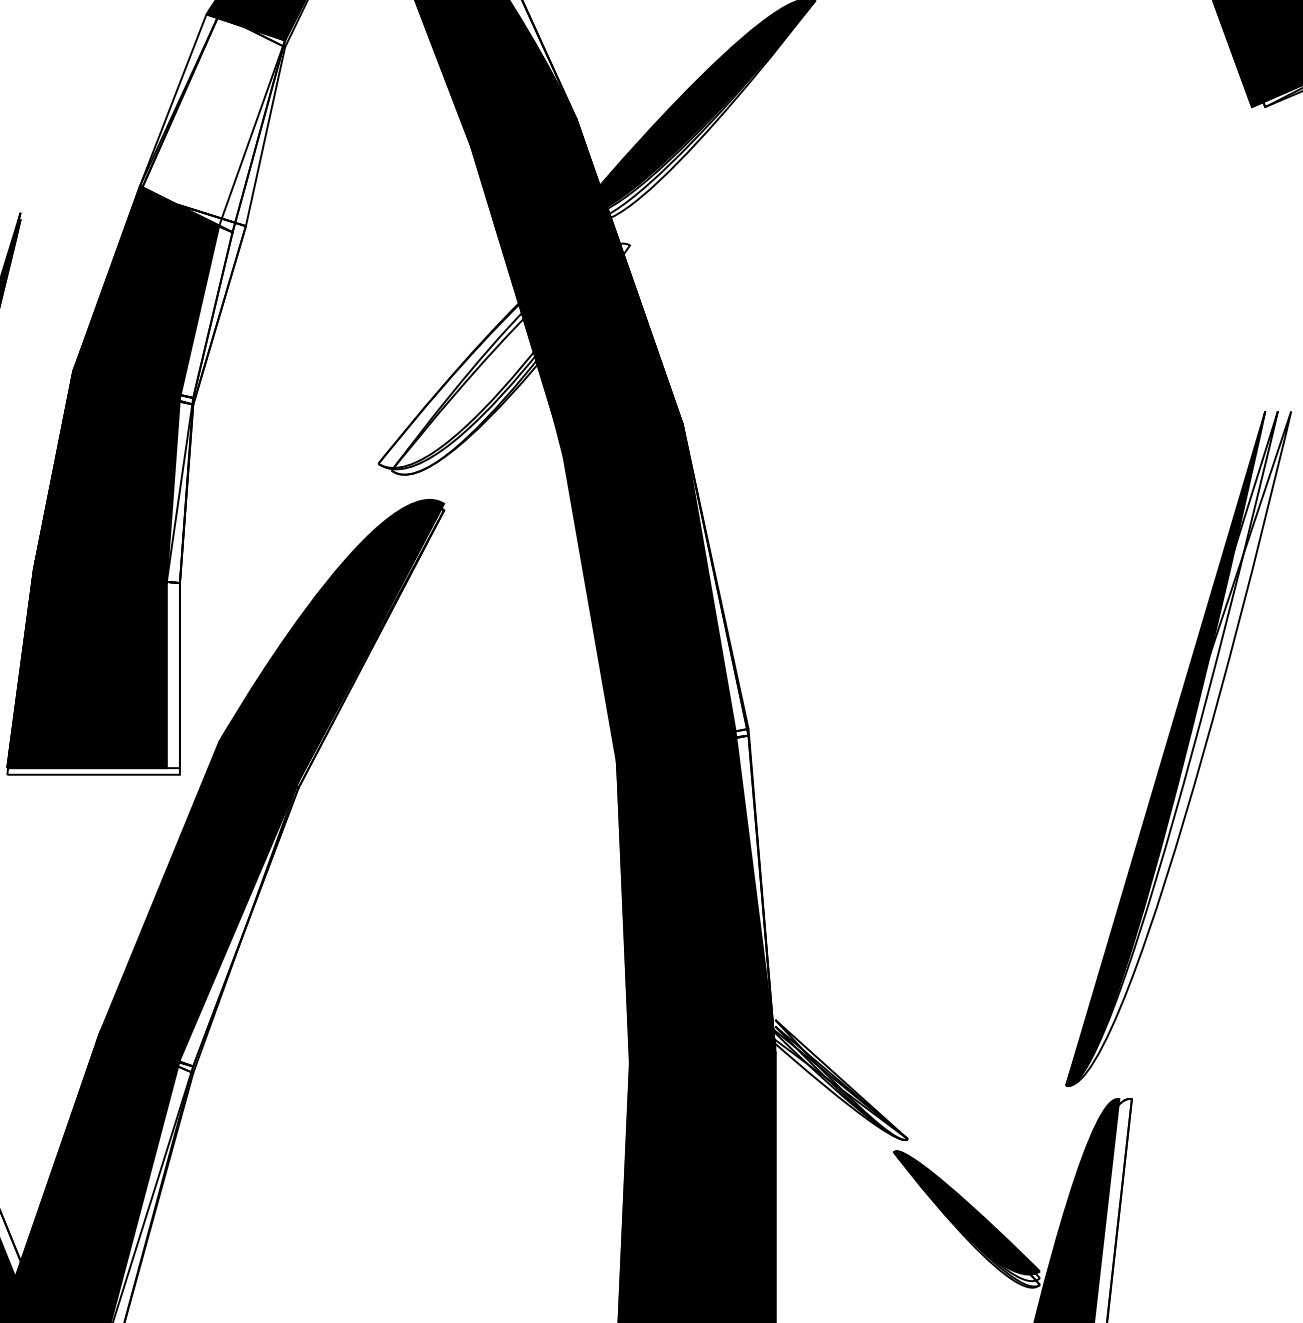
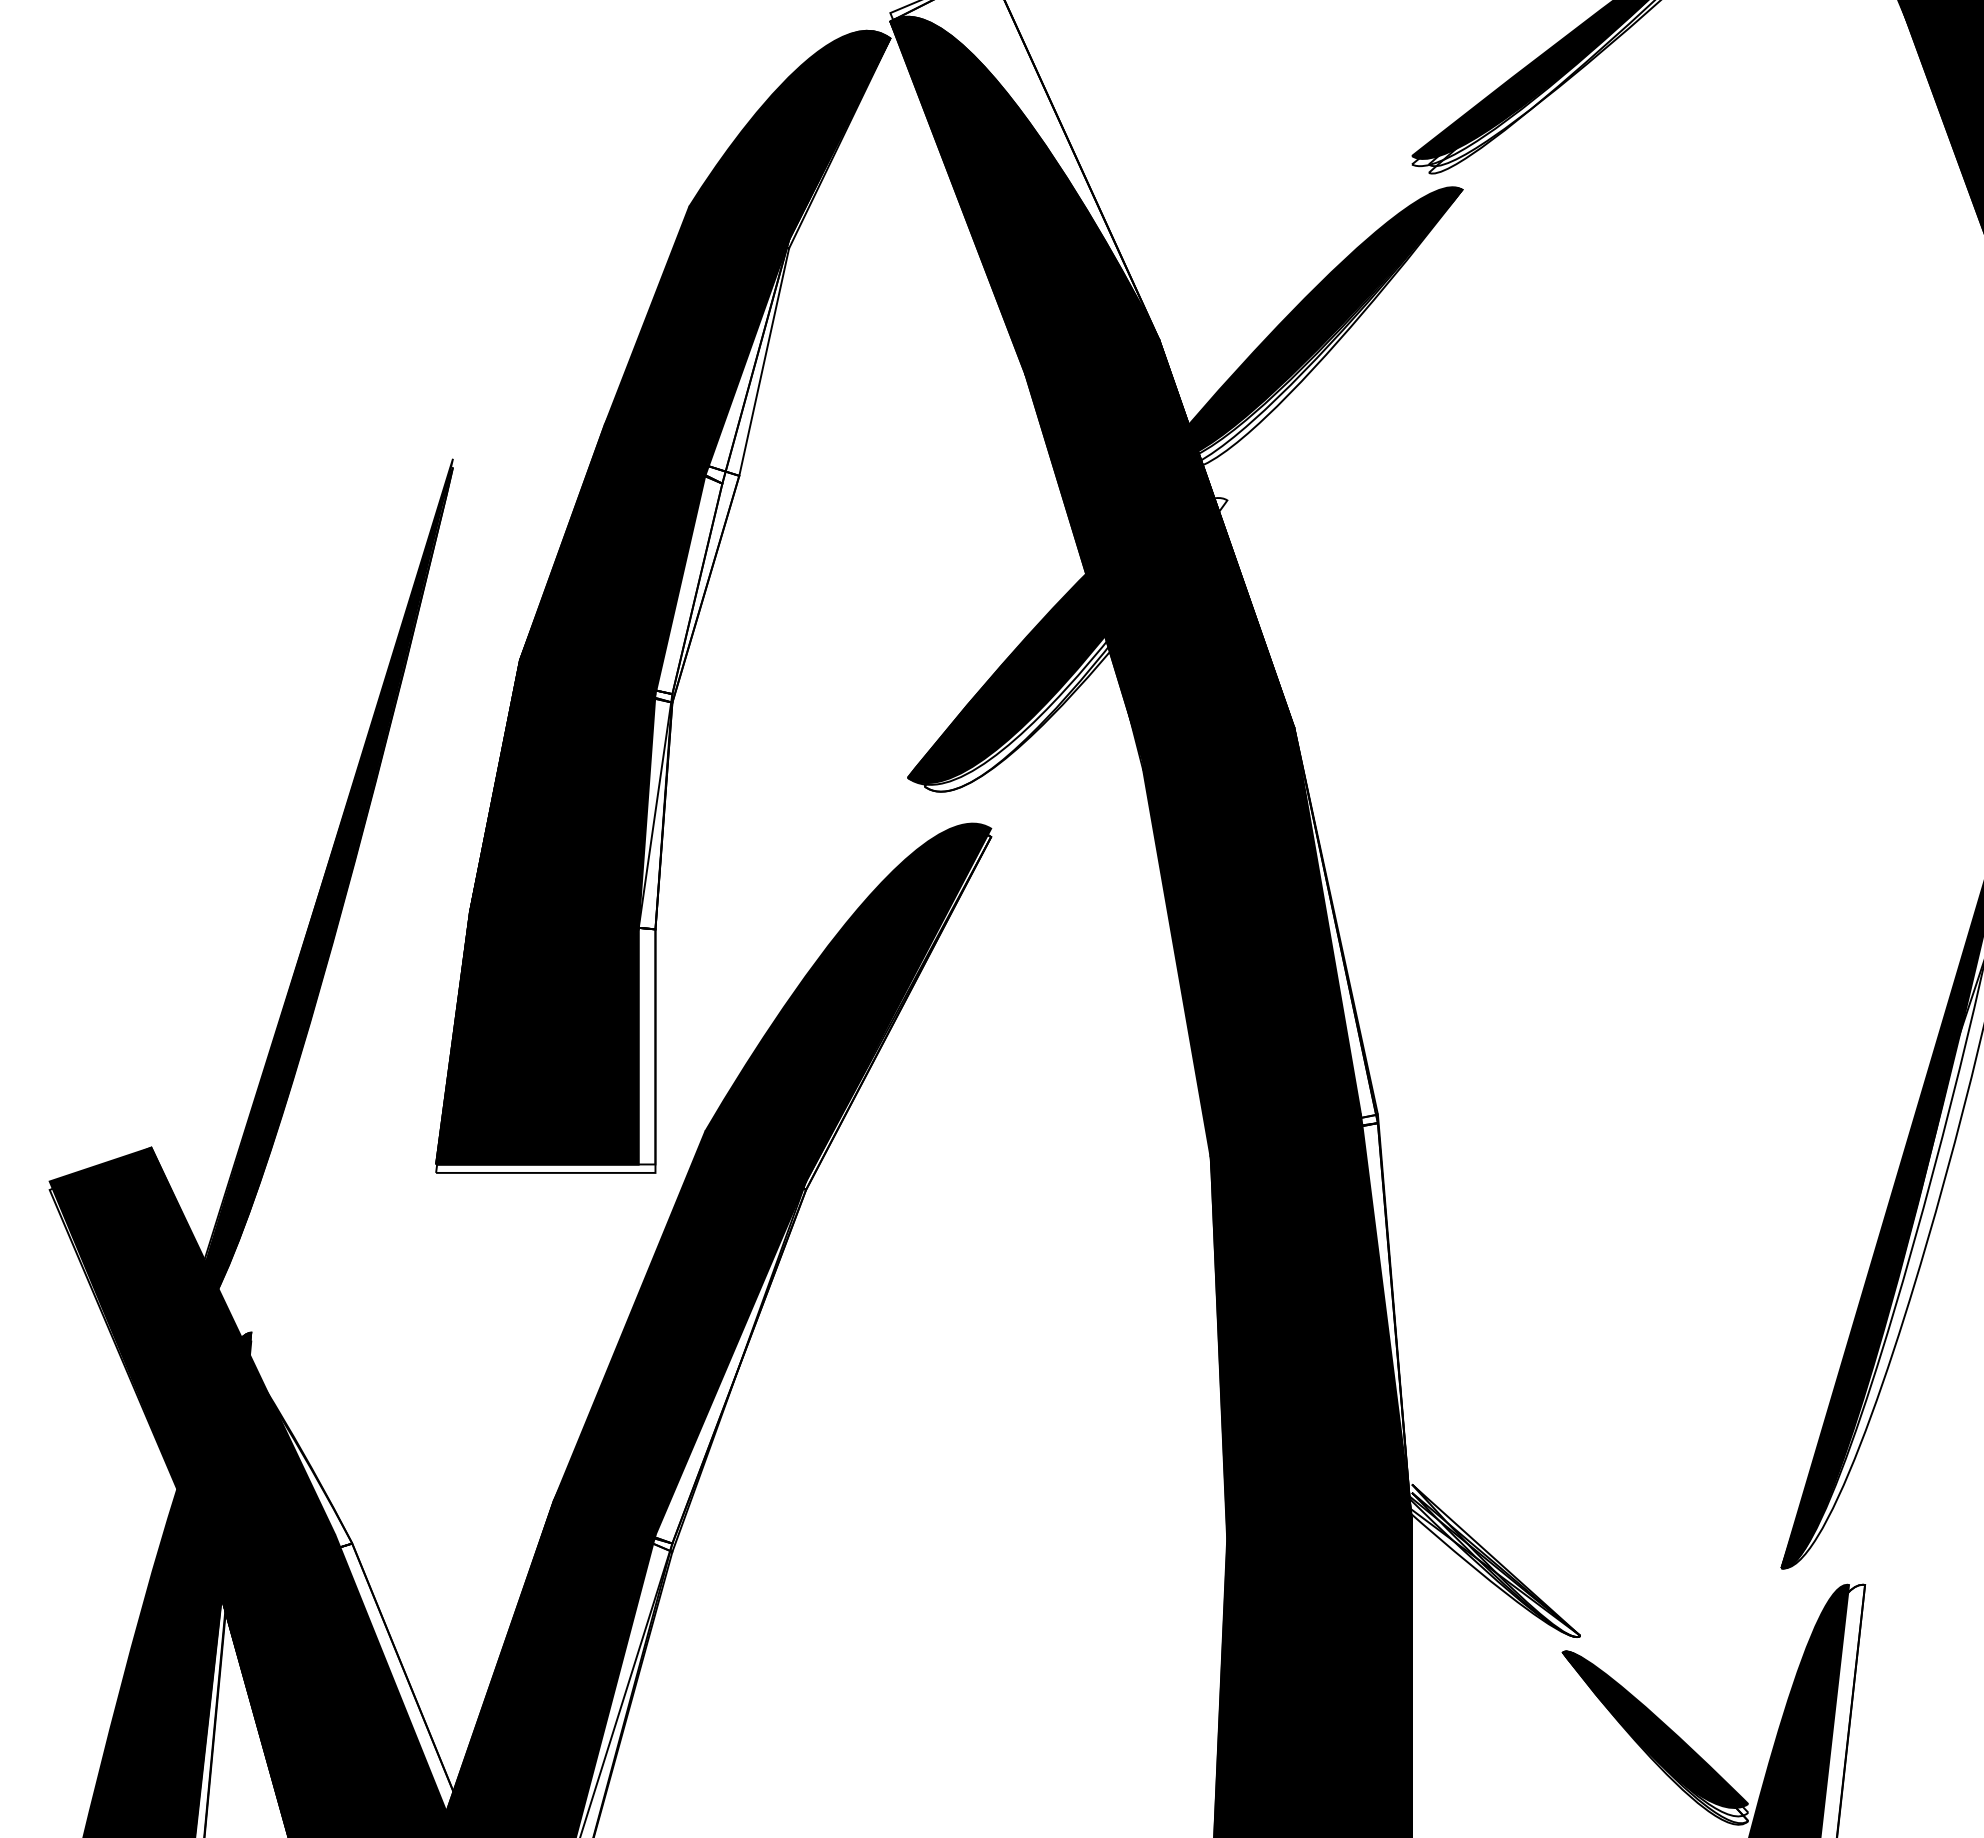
fill: (212, 119) -> (696, 340), added
fill: (497, 352) -> (1058, 636), added

